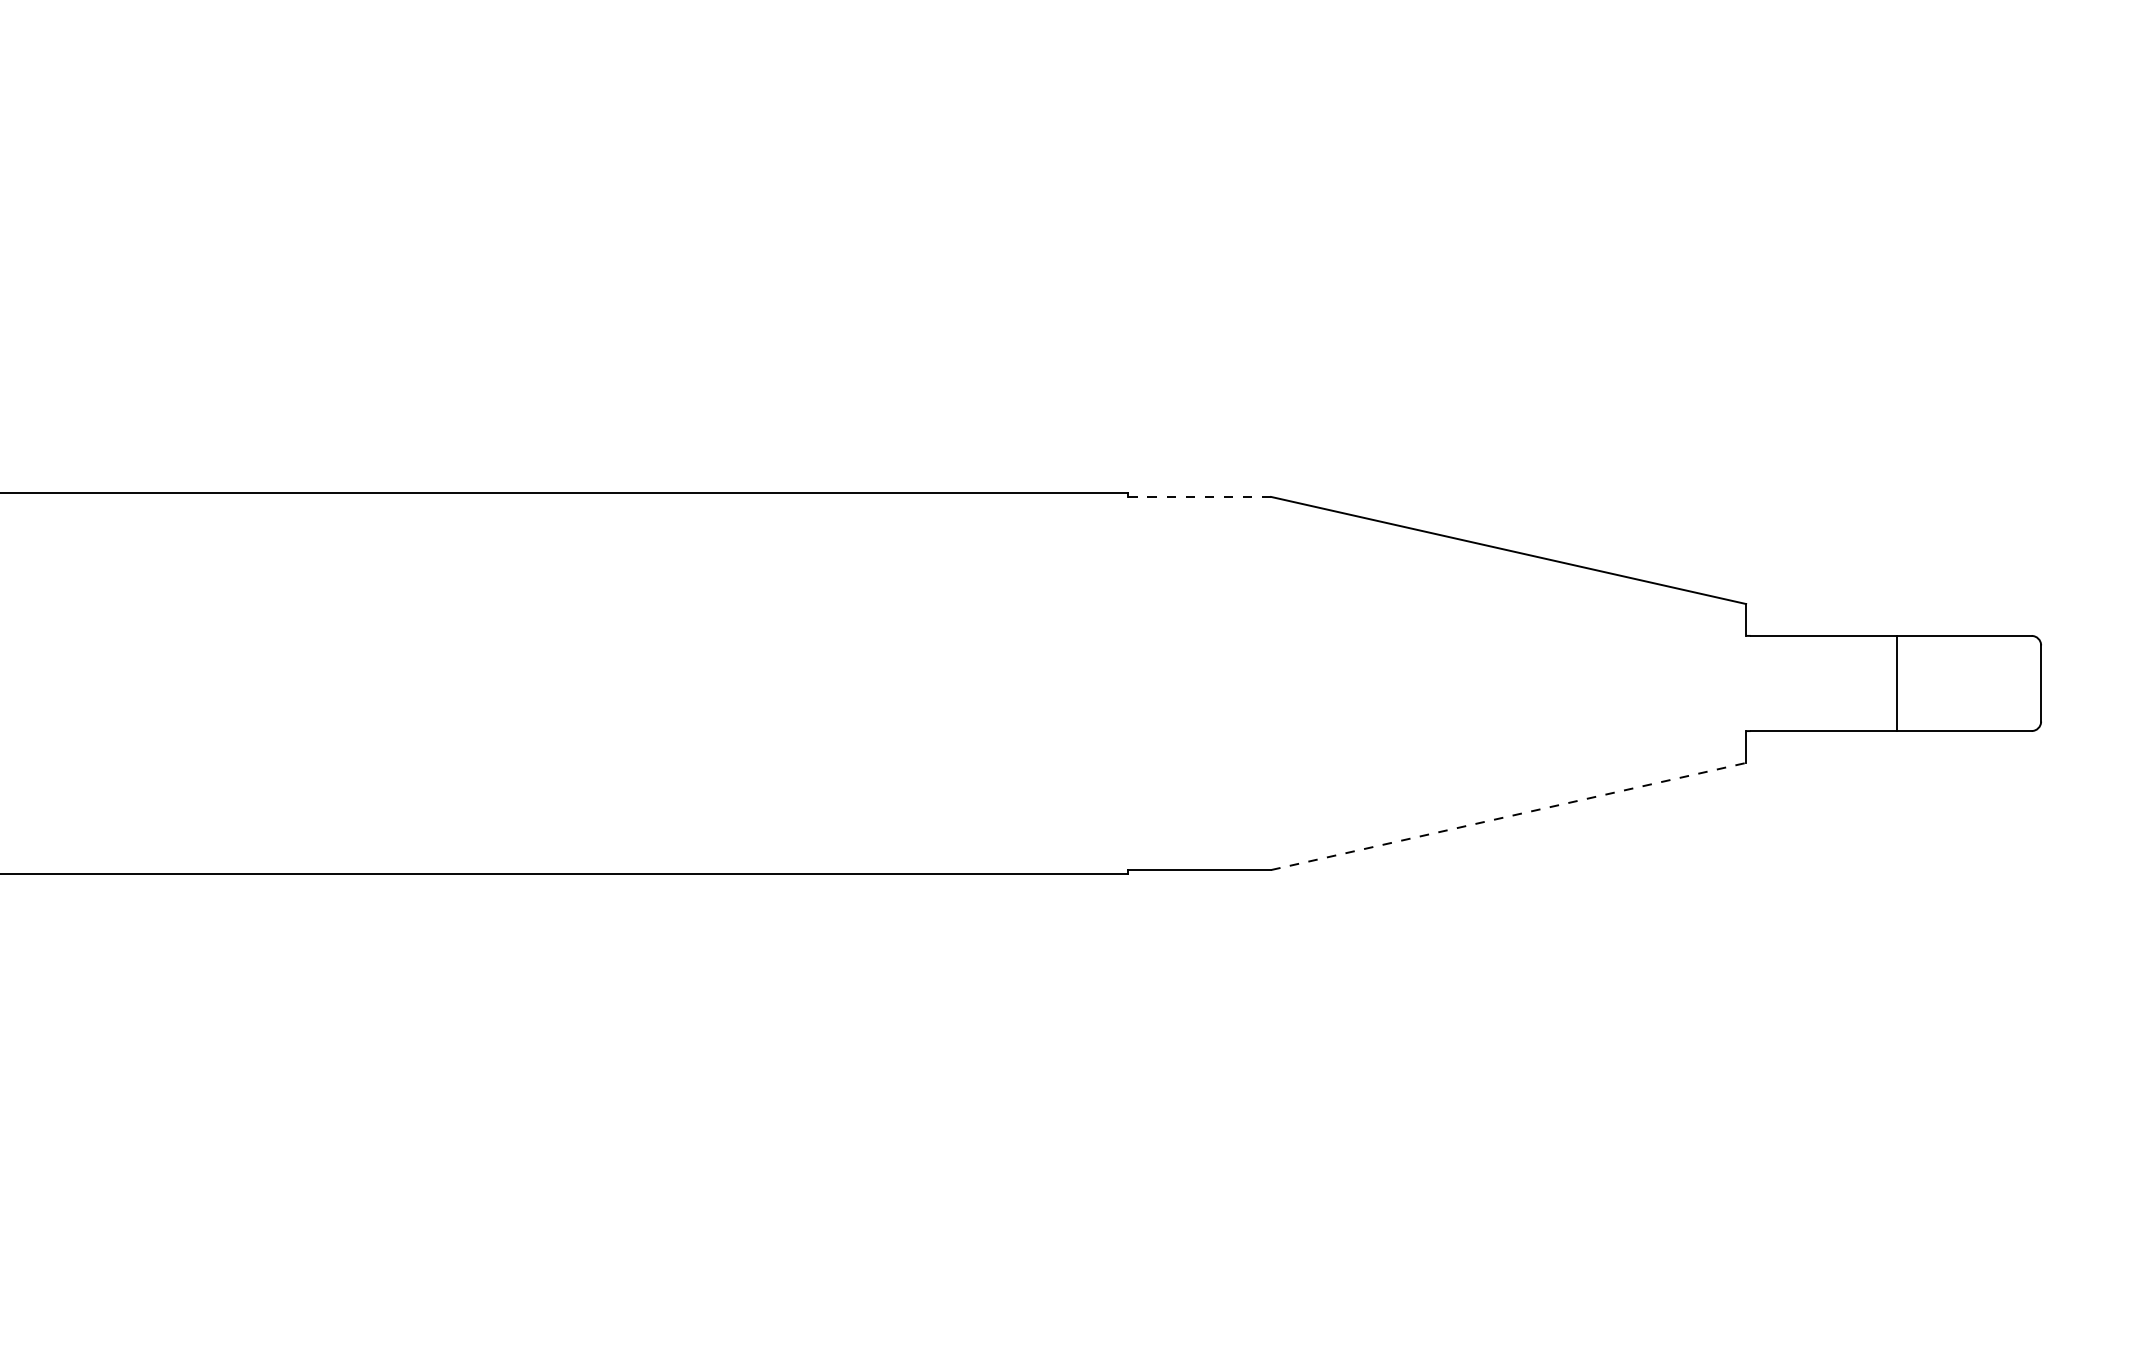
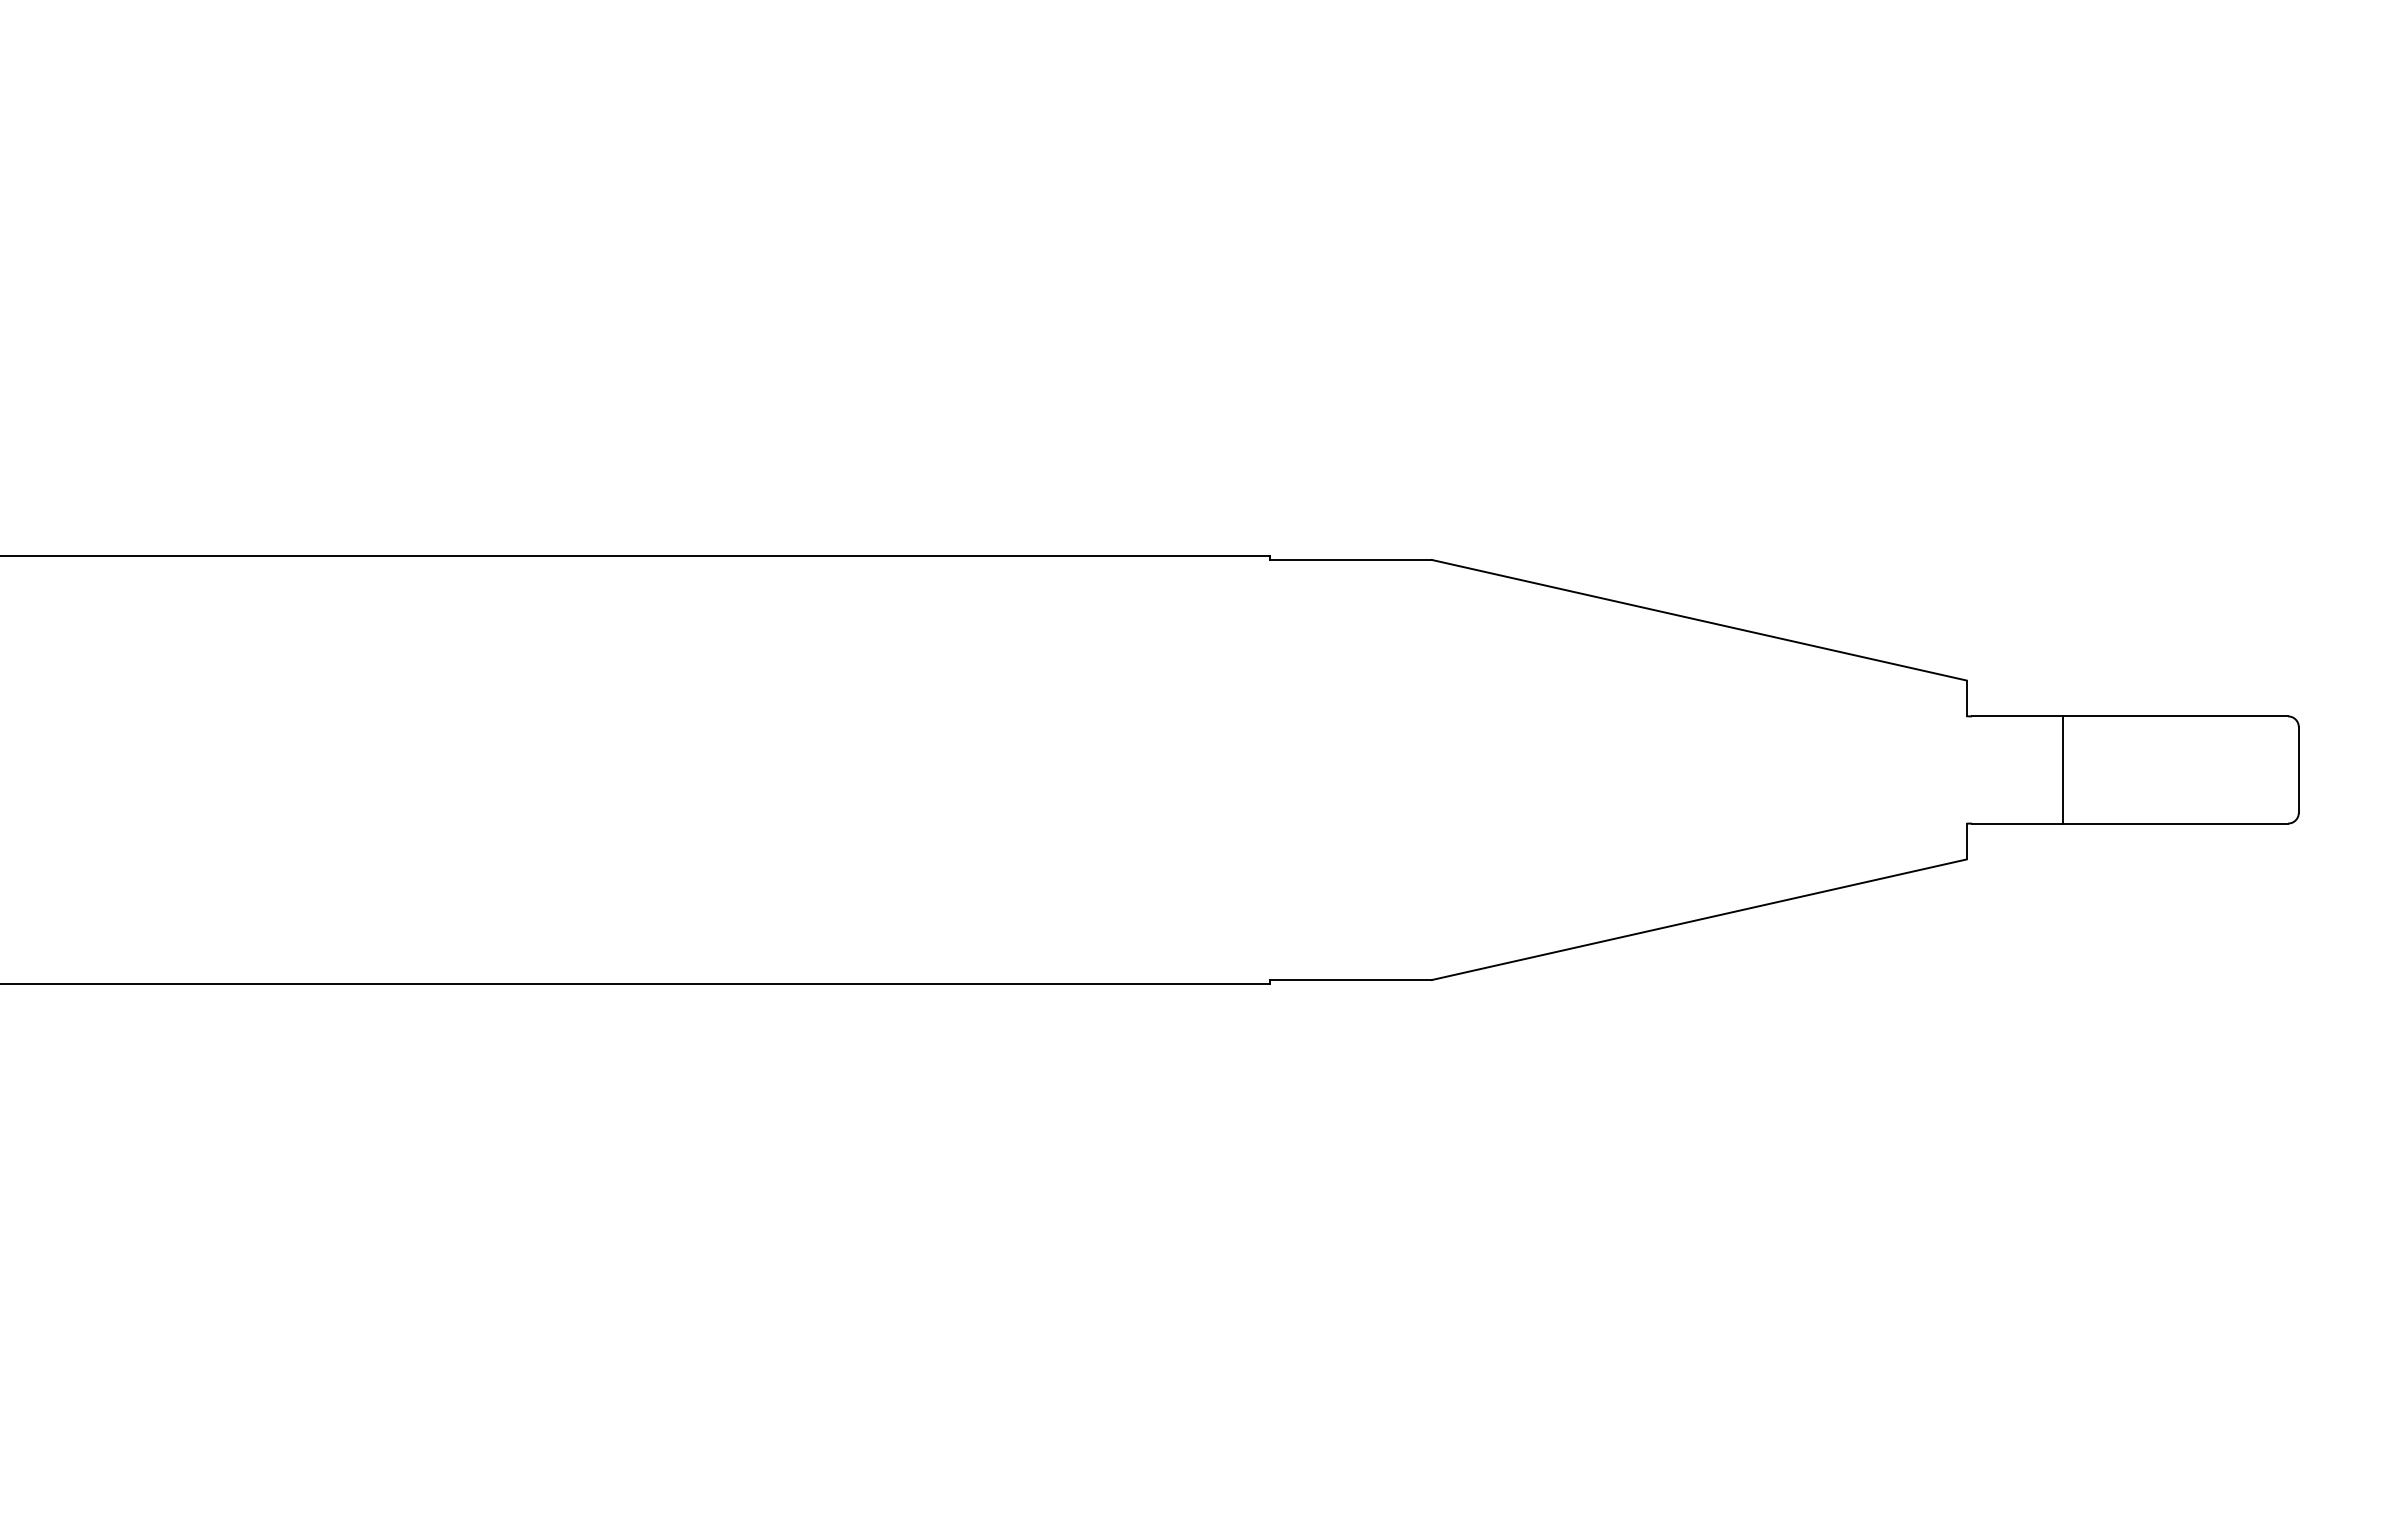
line: (1199, 496) -> (1350, 559), dashed -> solid
line: (1897, 683) -> (2063, 769), moved
line: (1508, 816) -> (1699, 919), dashed -> solid

